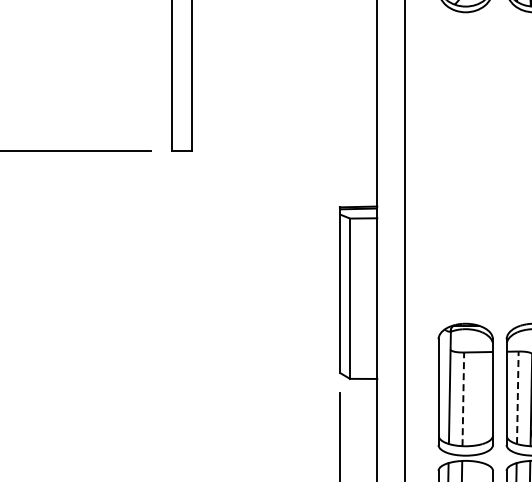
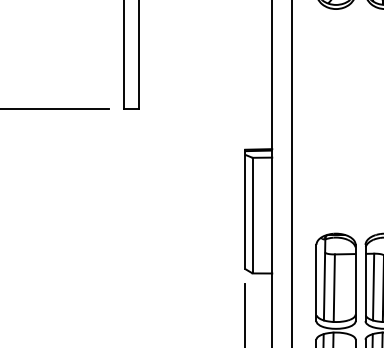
line: (517, 397) -> (373, 286), dashed -> solid
line: (463, 399) -> (334, 288), dashed -> solid

